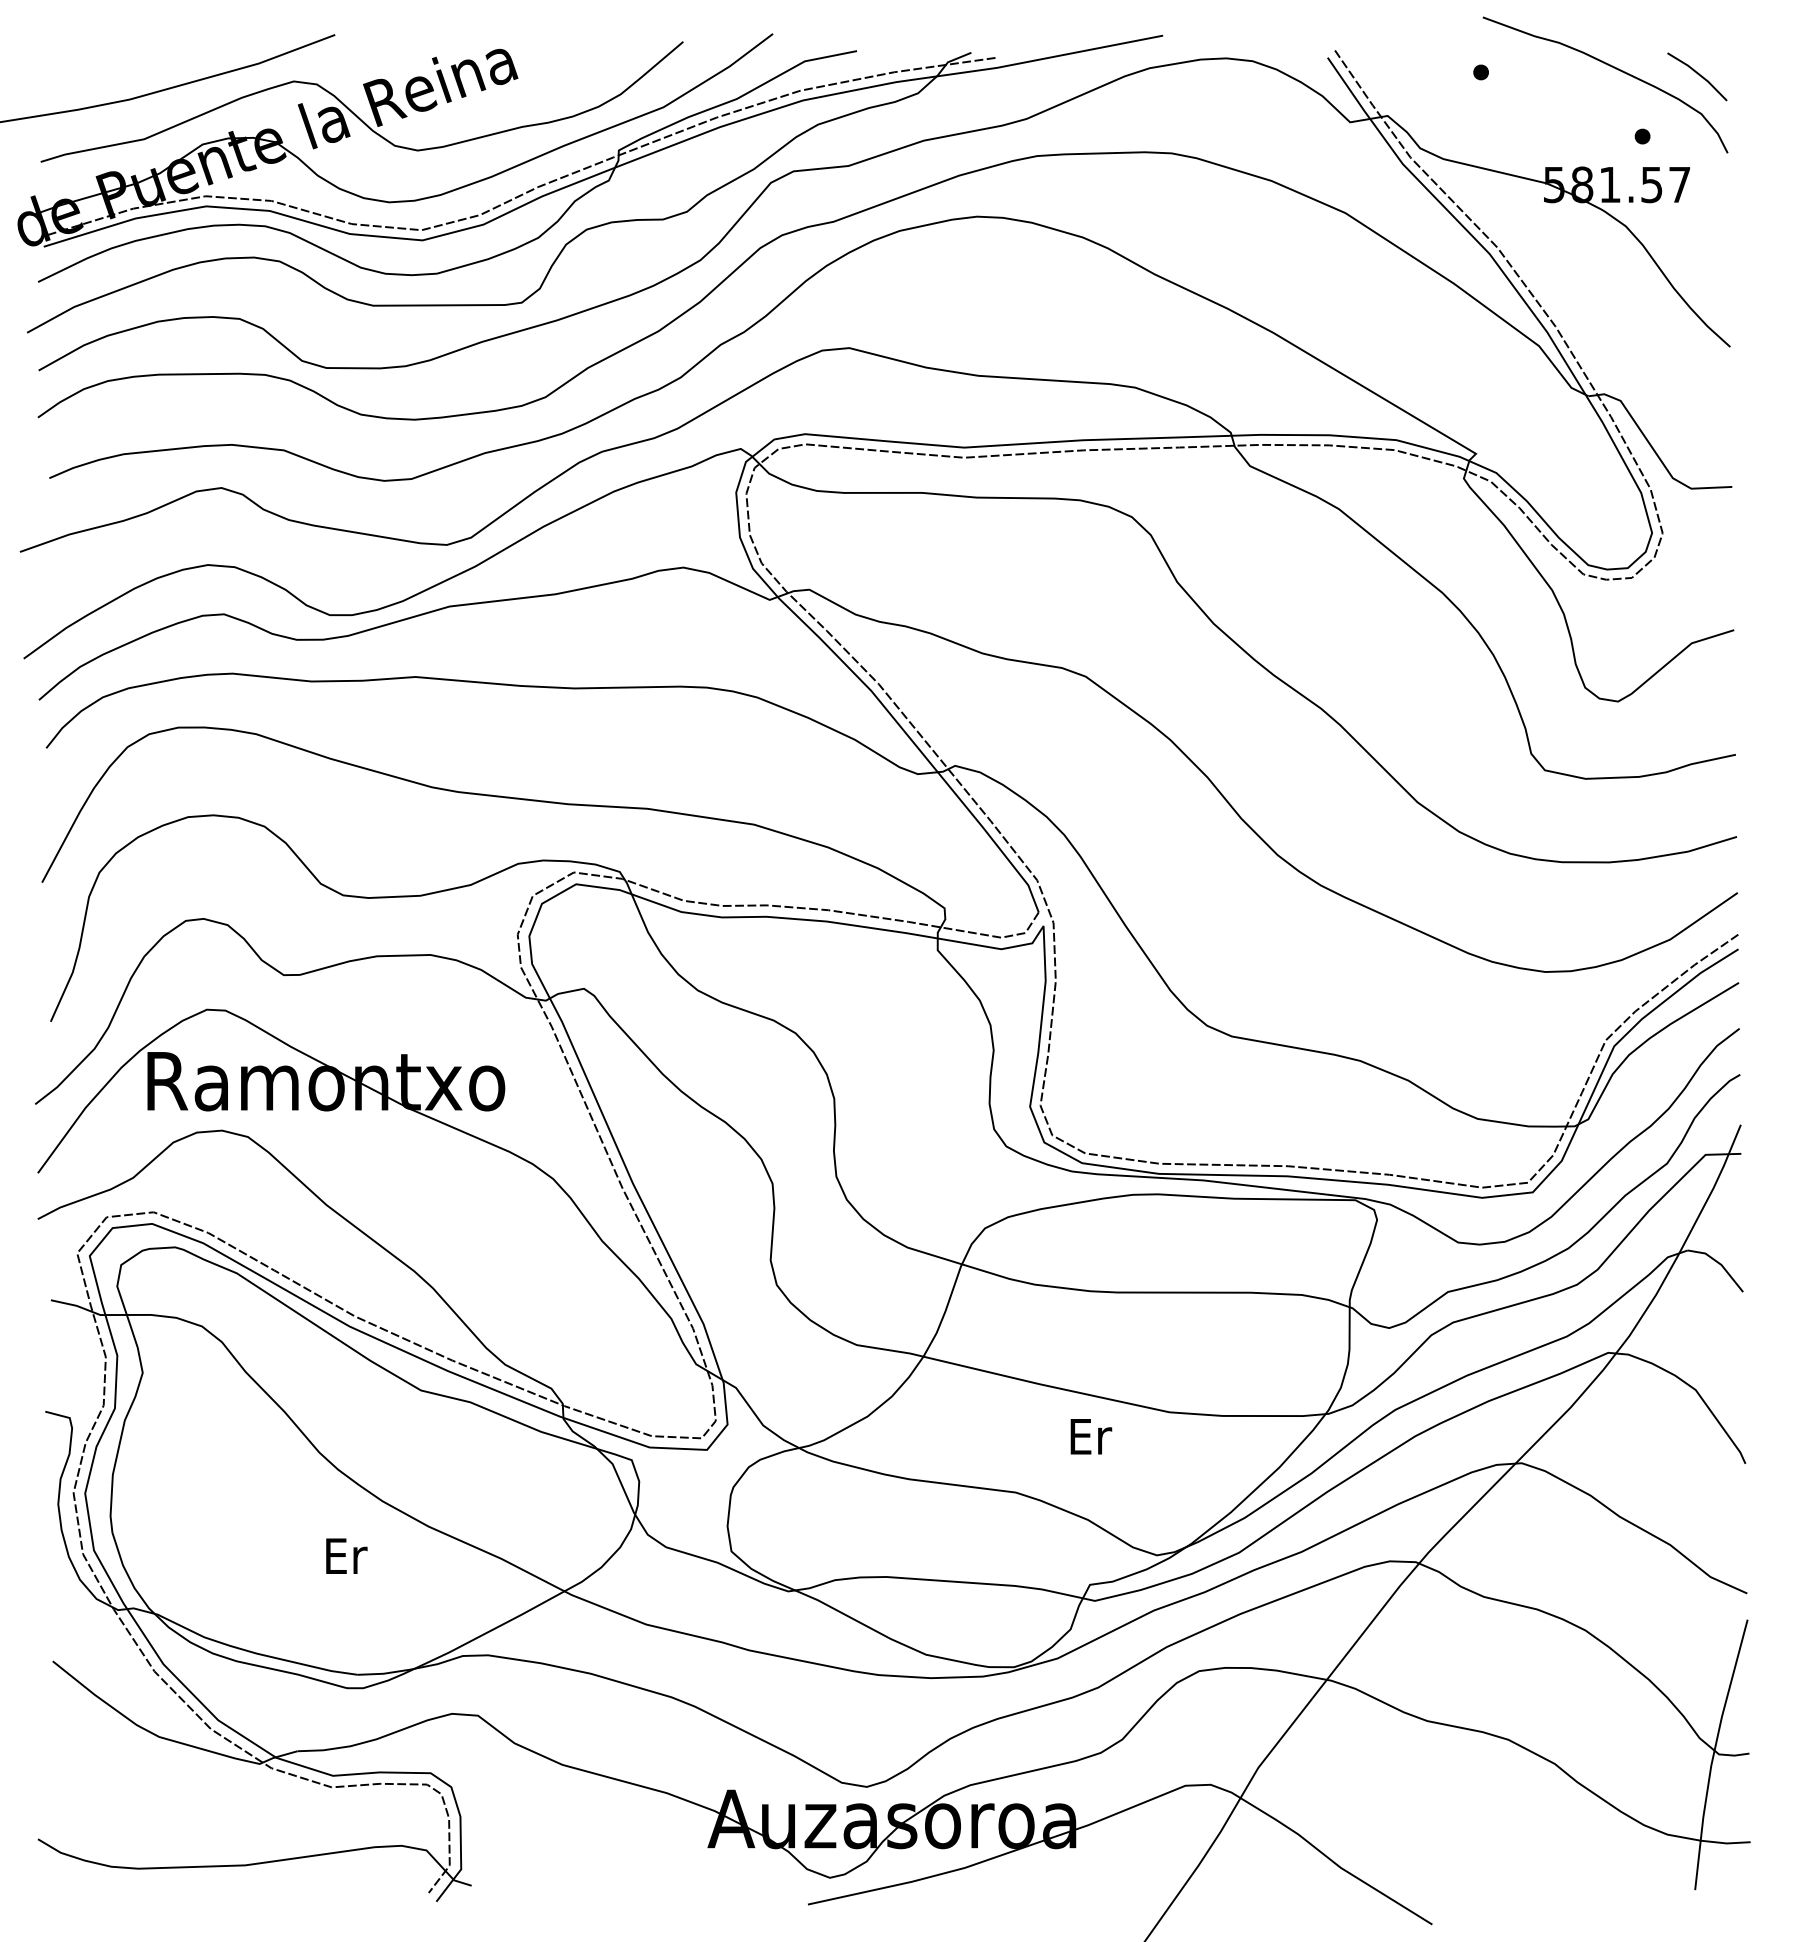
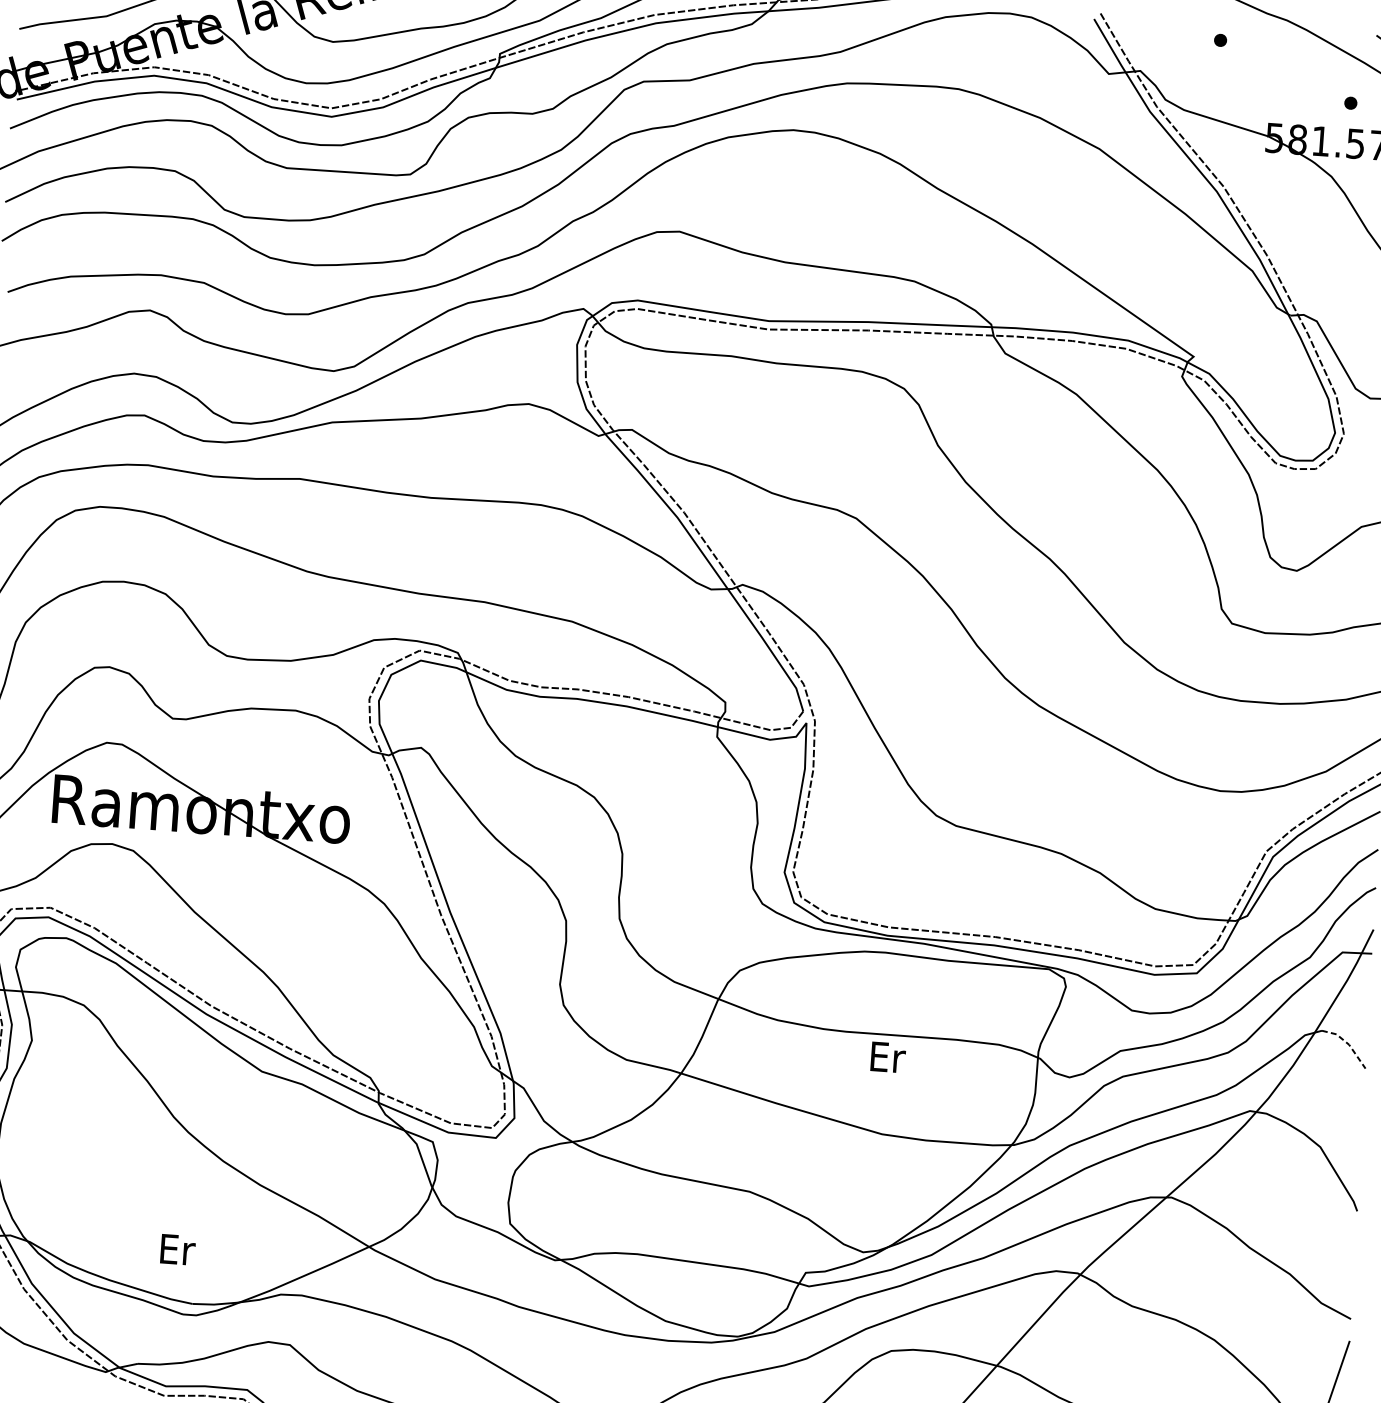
line: (1720, 1264) -> (1348, 1044), solid -> dashed
text: (1091, 1436) -> (888, 1057), moved
text: (346, 1555) -> (177, 1249), moved

